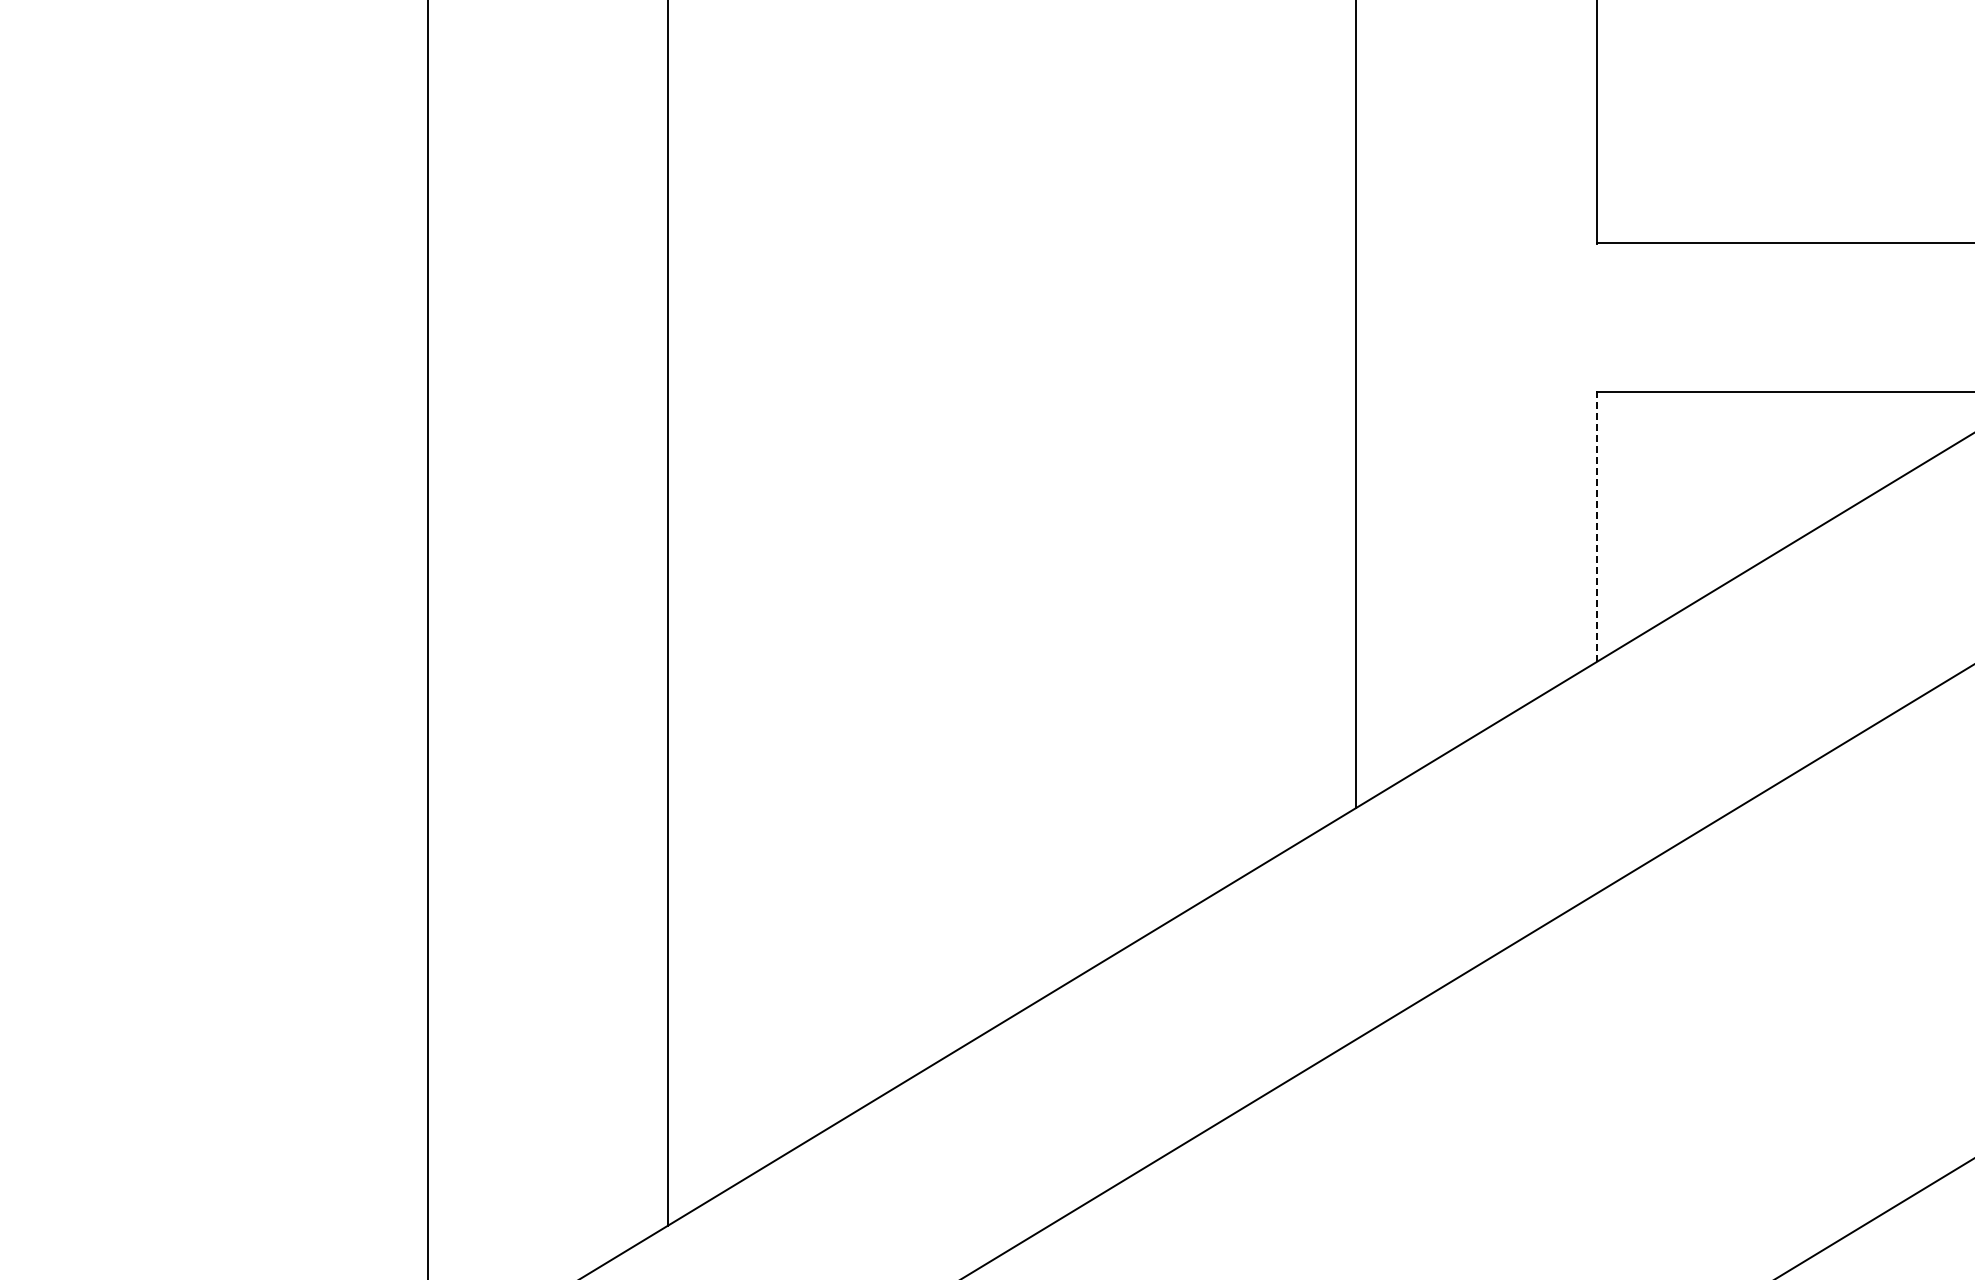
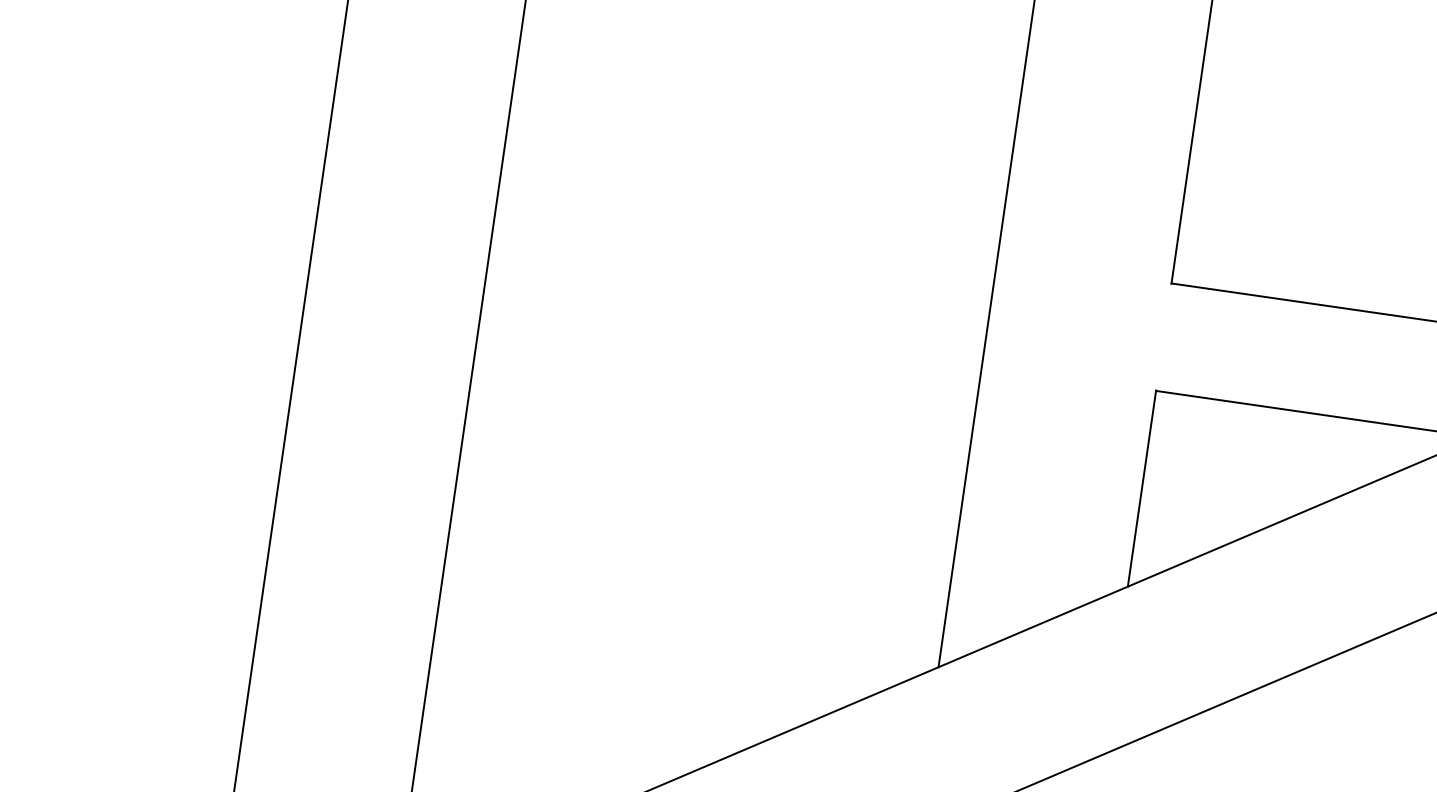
line: (1596, 526) -> (1141, 488), dashed -> solid

